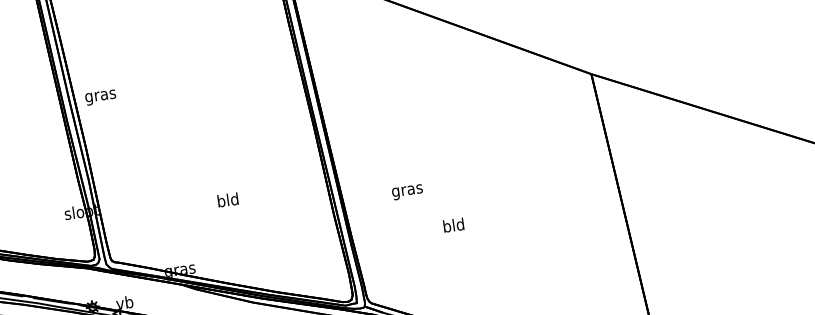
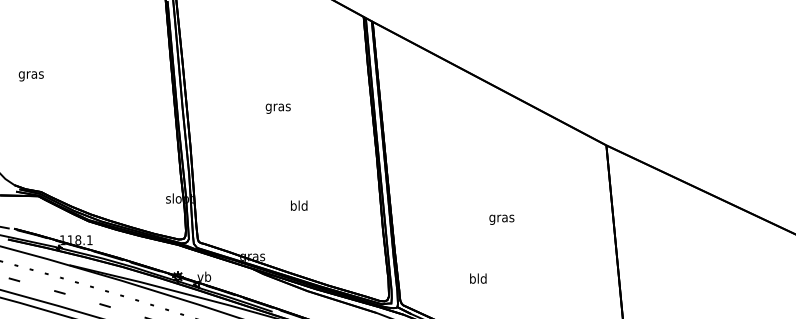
text: (99, 97) -> (277, 108), moved
text: (407, 191) -> (501, 219), moved
text: (453, 225) -> (478, 278), moved

